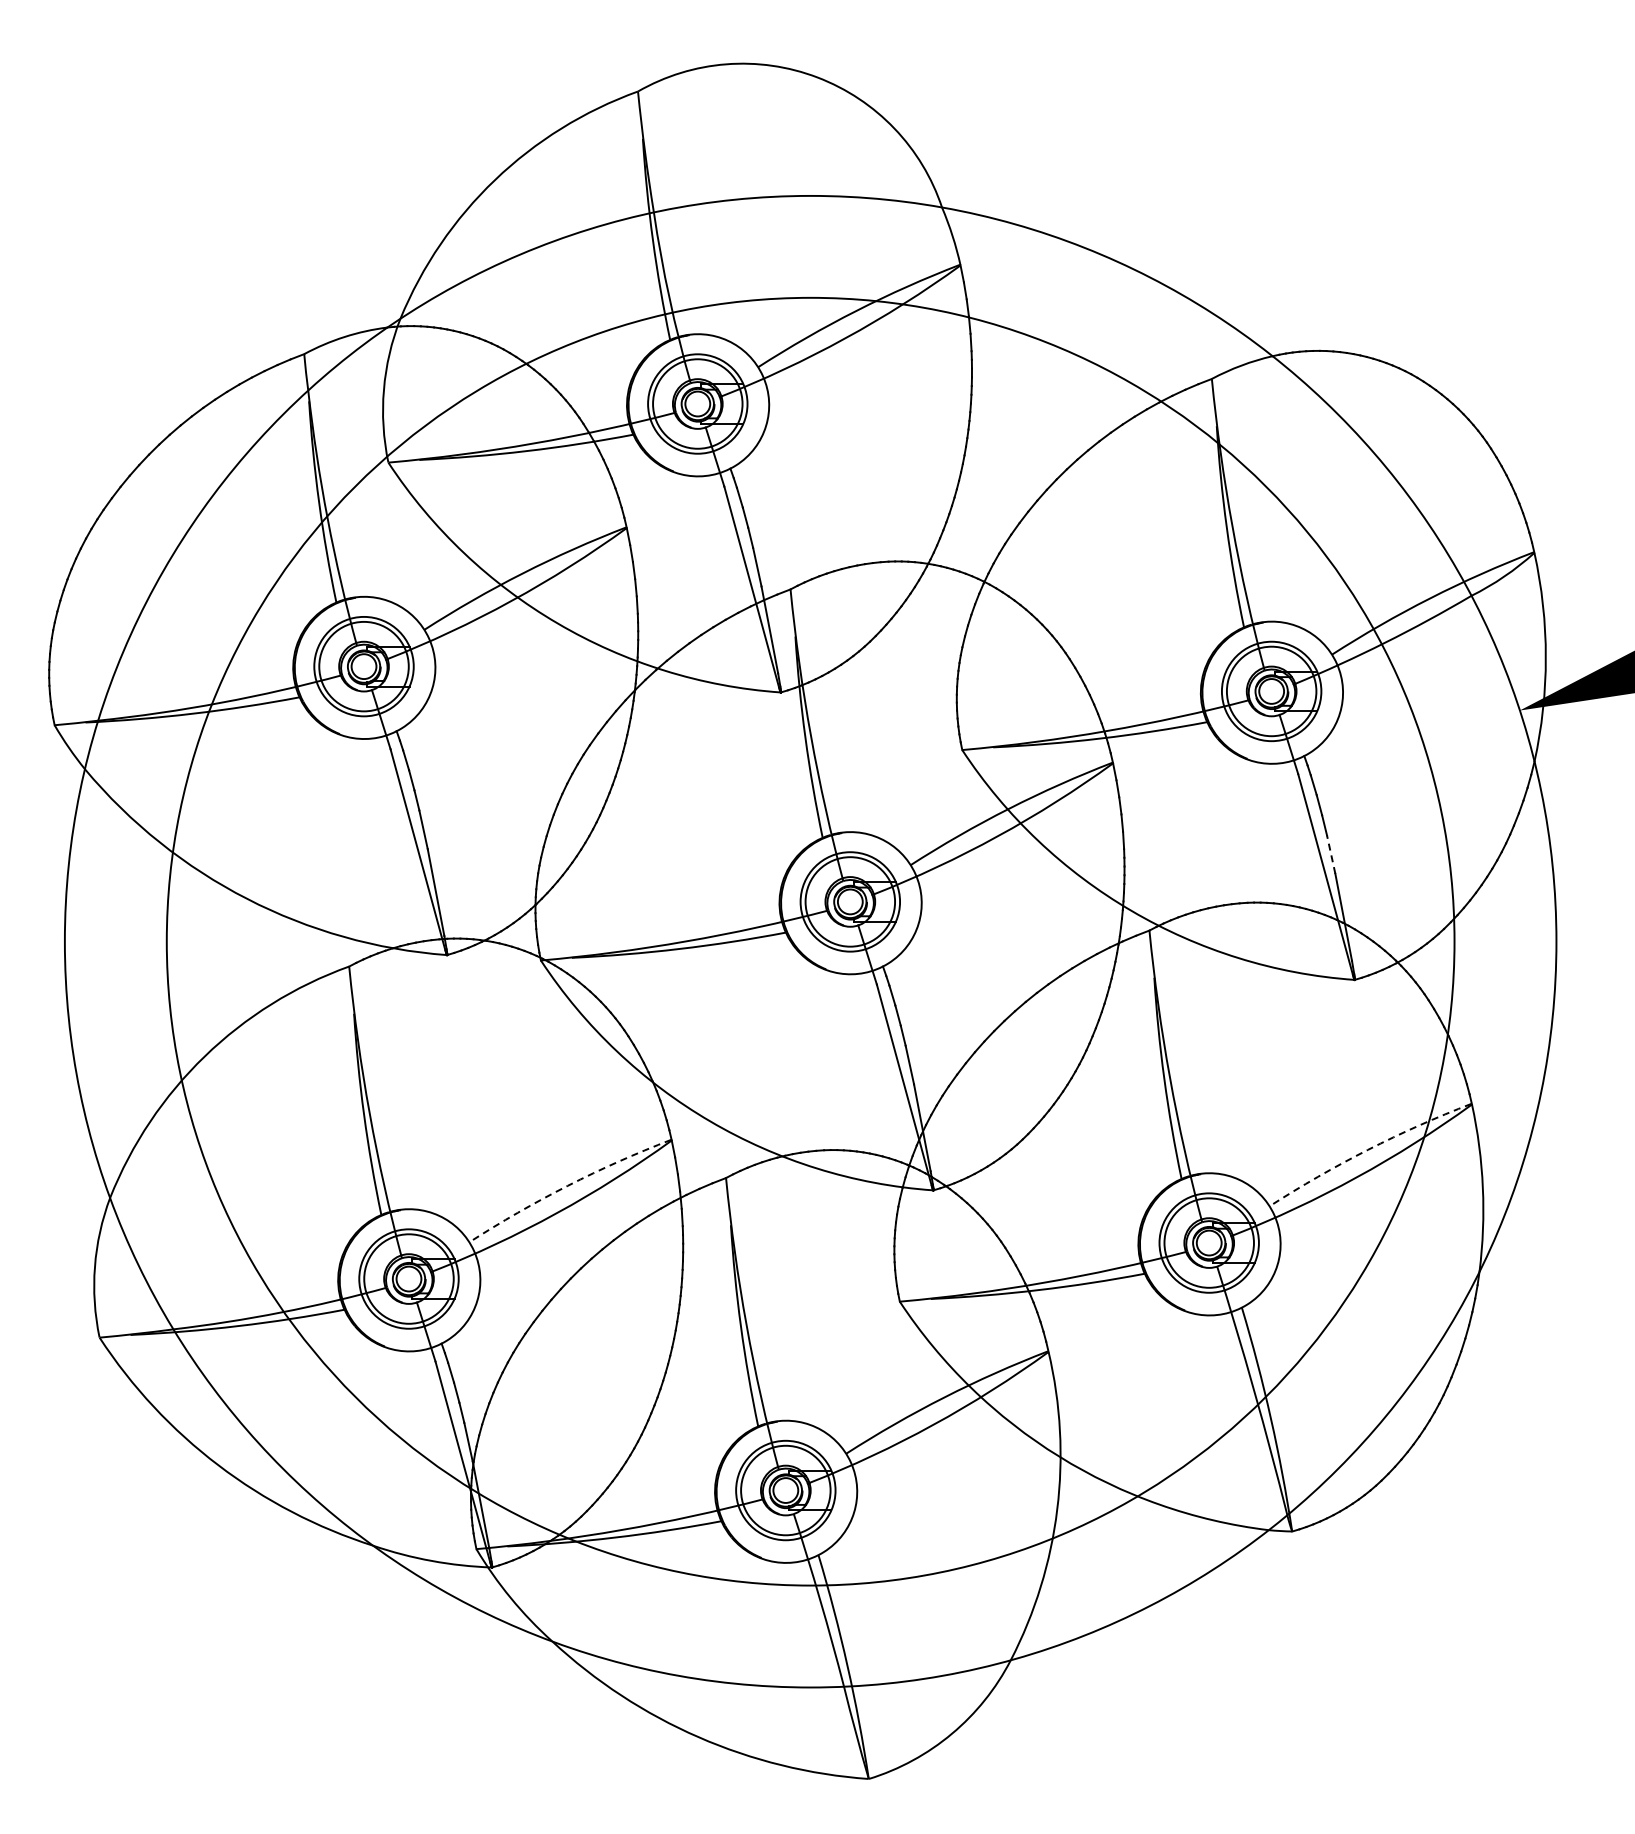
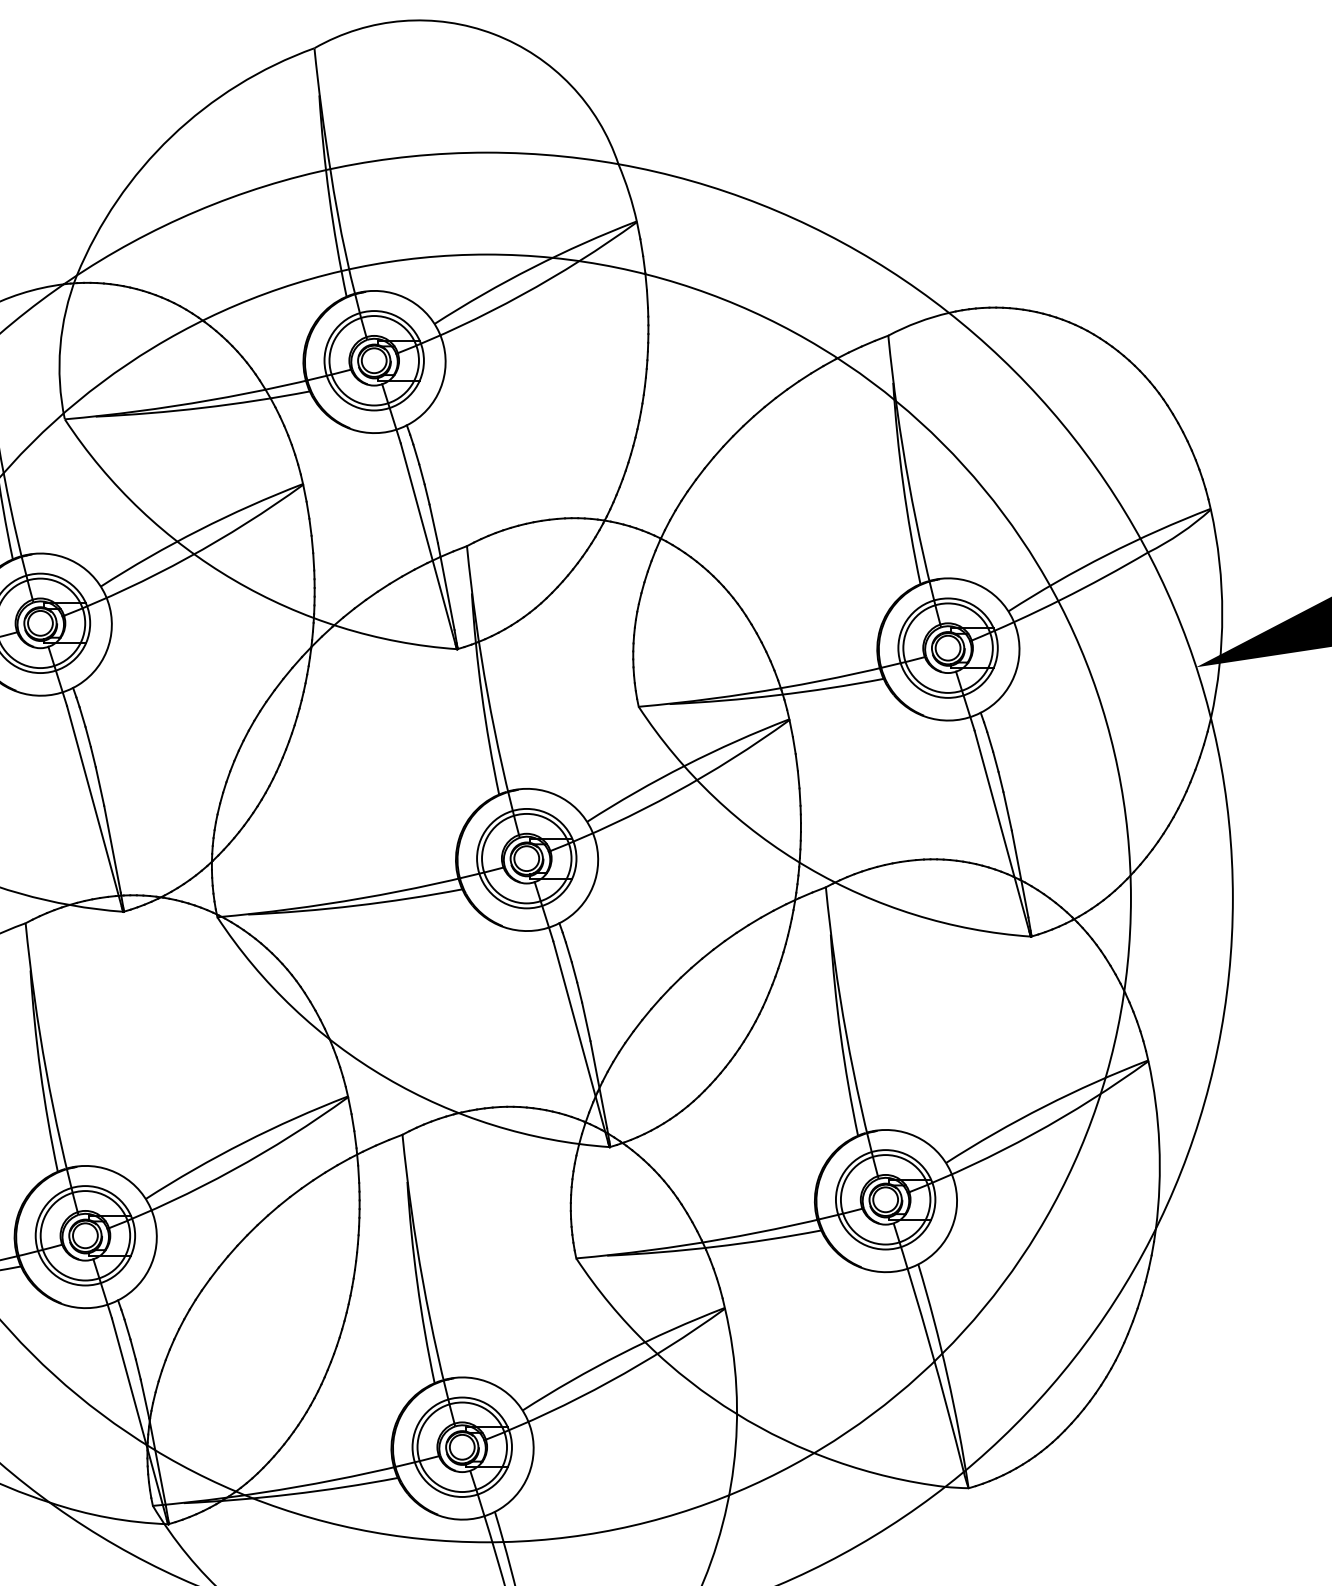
line: (1331, 854) -> (1007, 811), dashed -> solid
arc: (1367, 1149) -> (1043, 1106), dashed -> solid
arc: (567, 1185) -> (243, 1142), dashed -> solid

